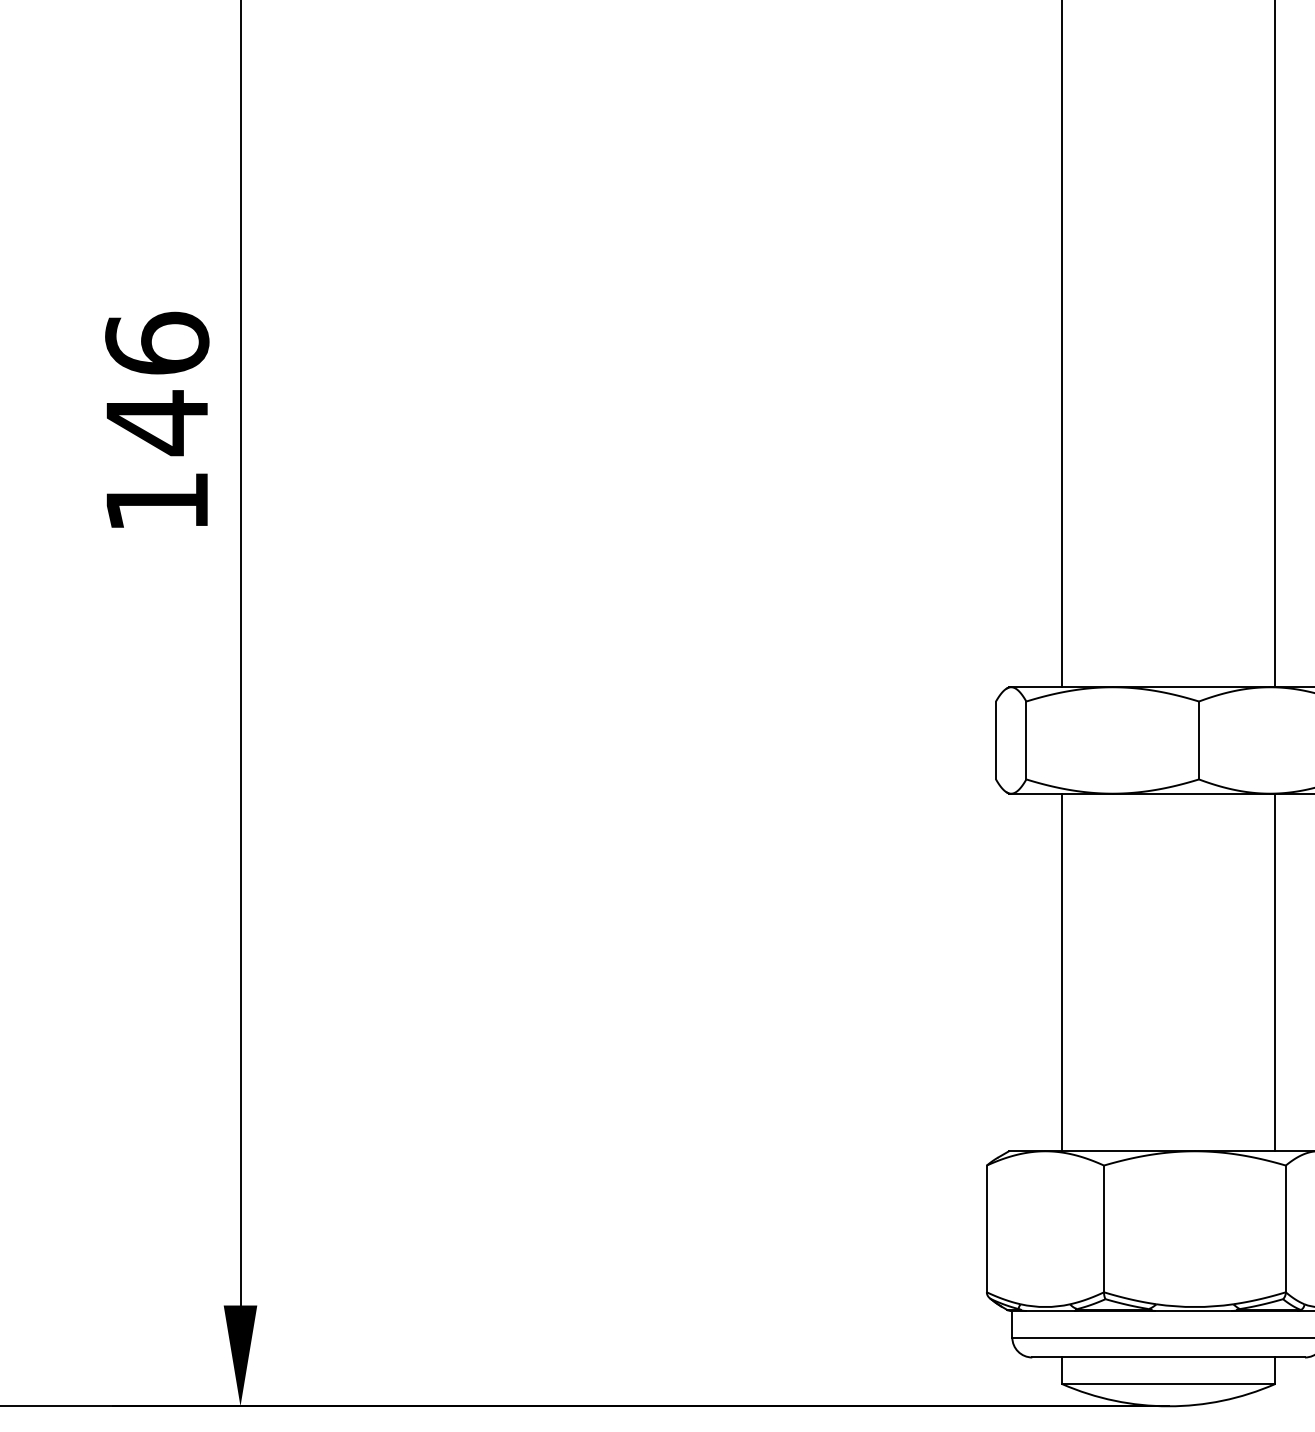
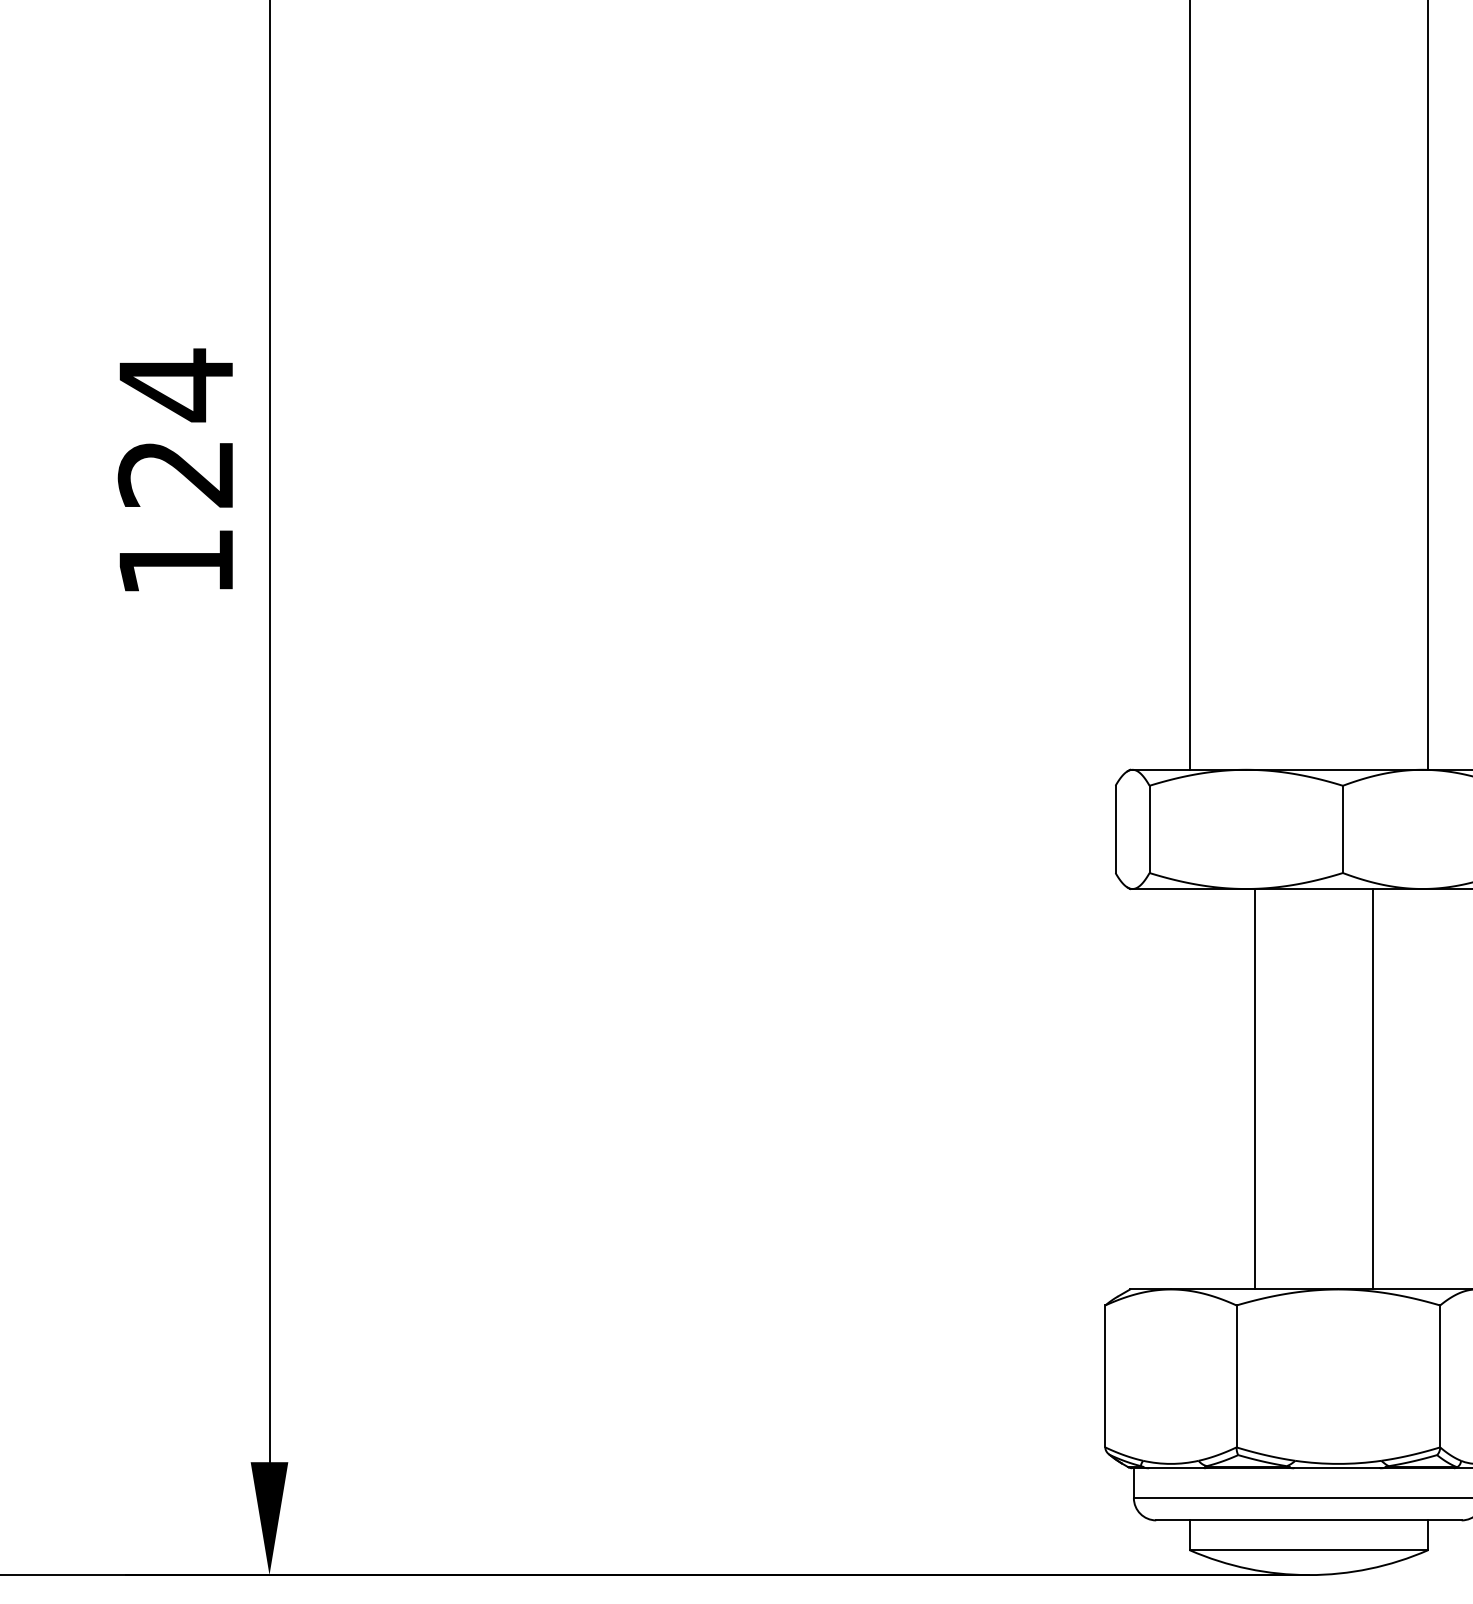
text: (157, 383) -> (176, 429), 146 -> 124
line: (1062, 972) -> (1255, 1089), moved
line: (1275, 972) -> (1373, 1089), moved

